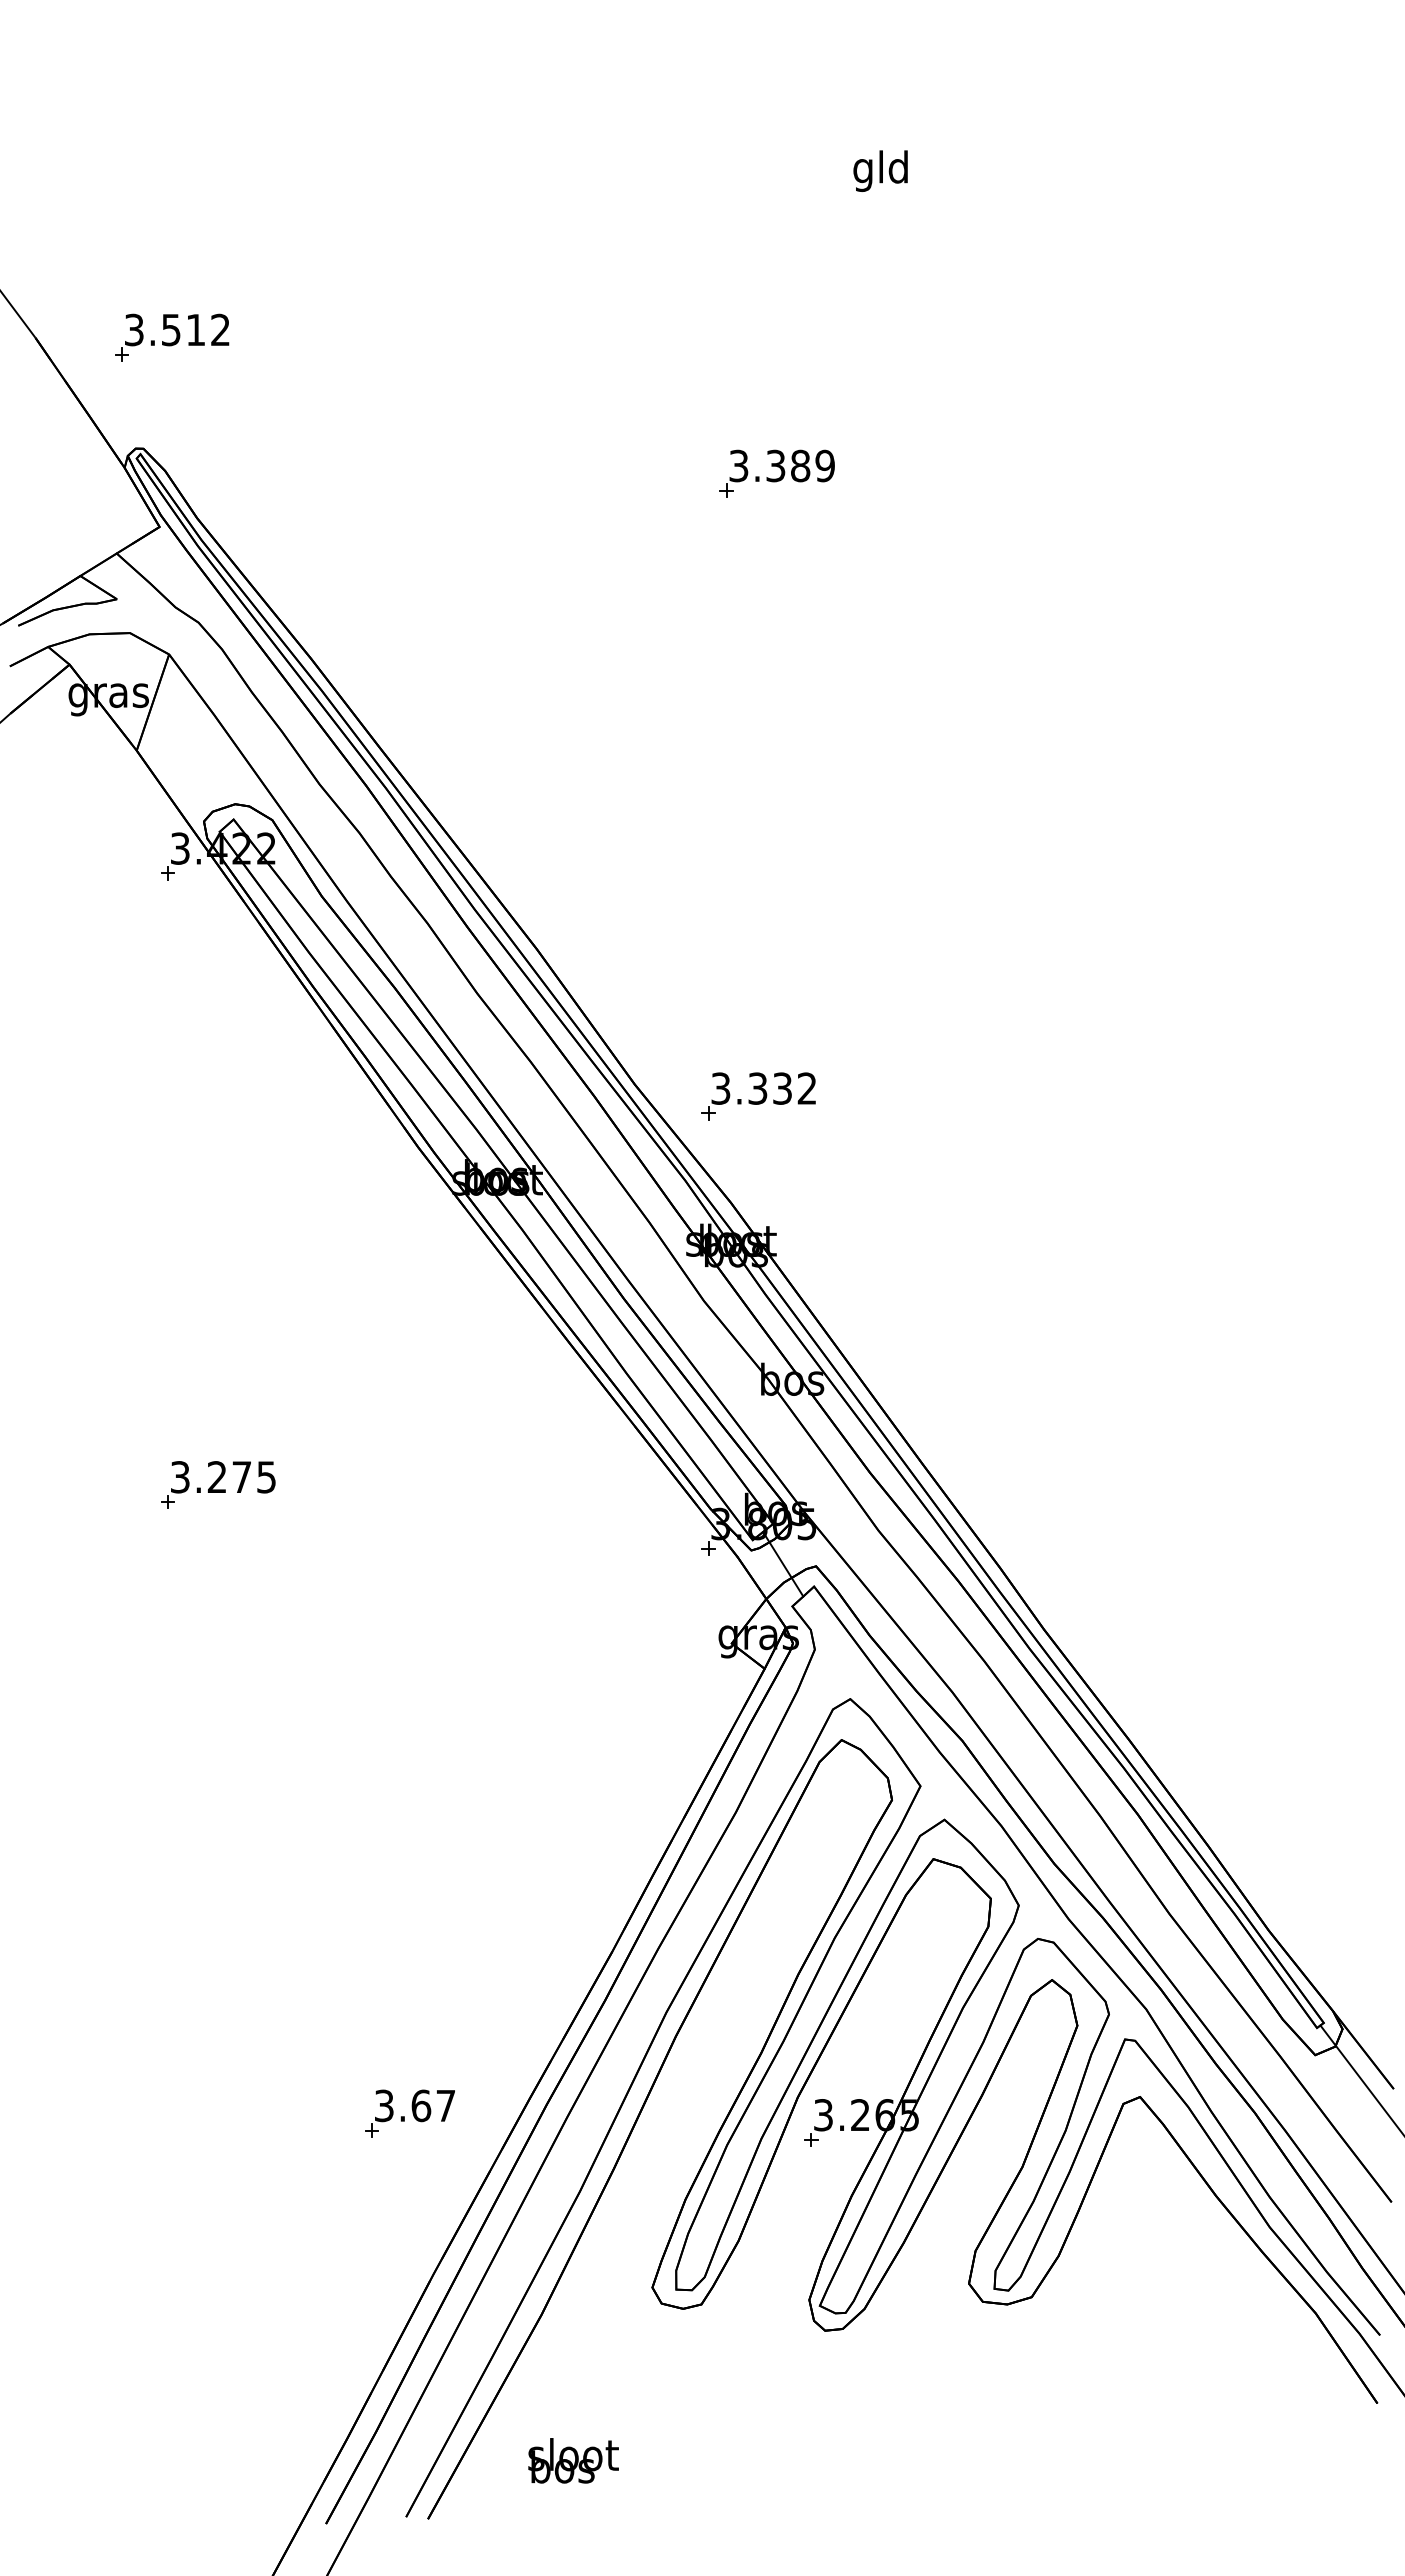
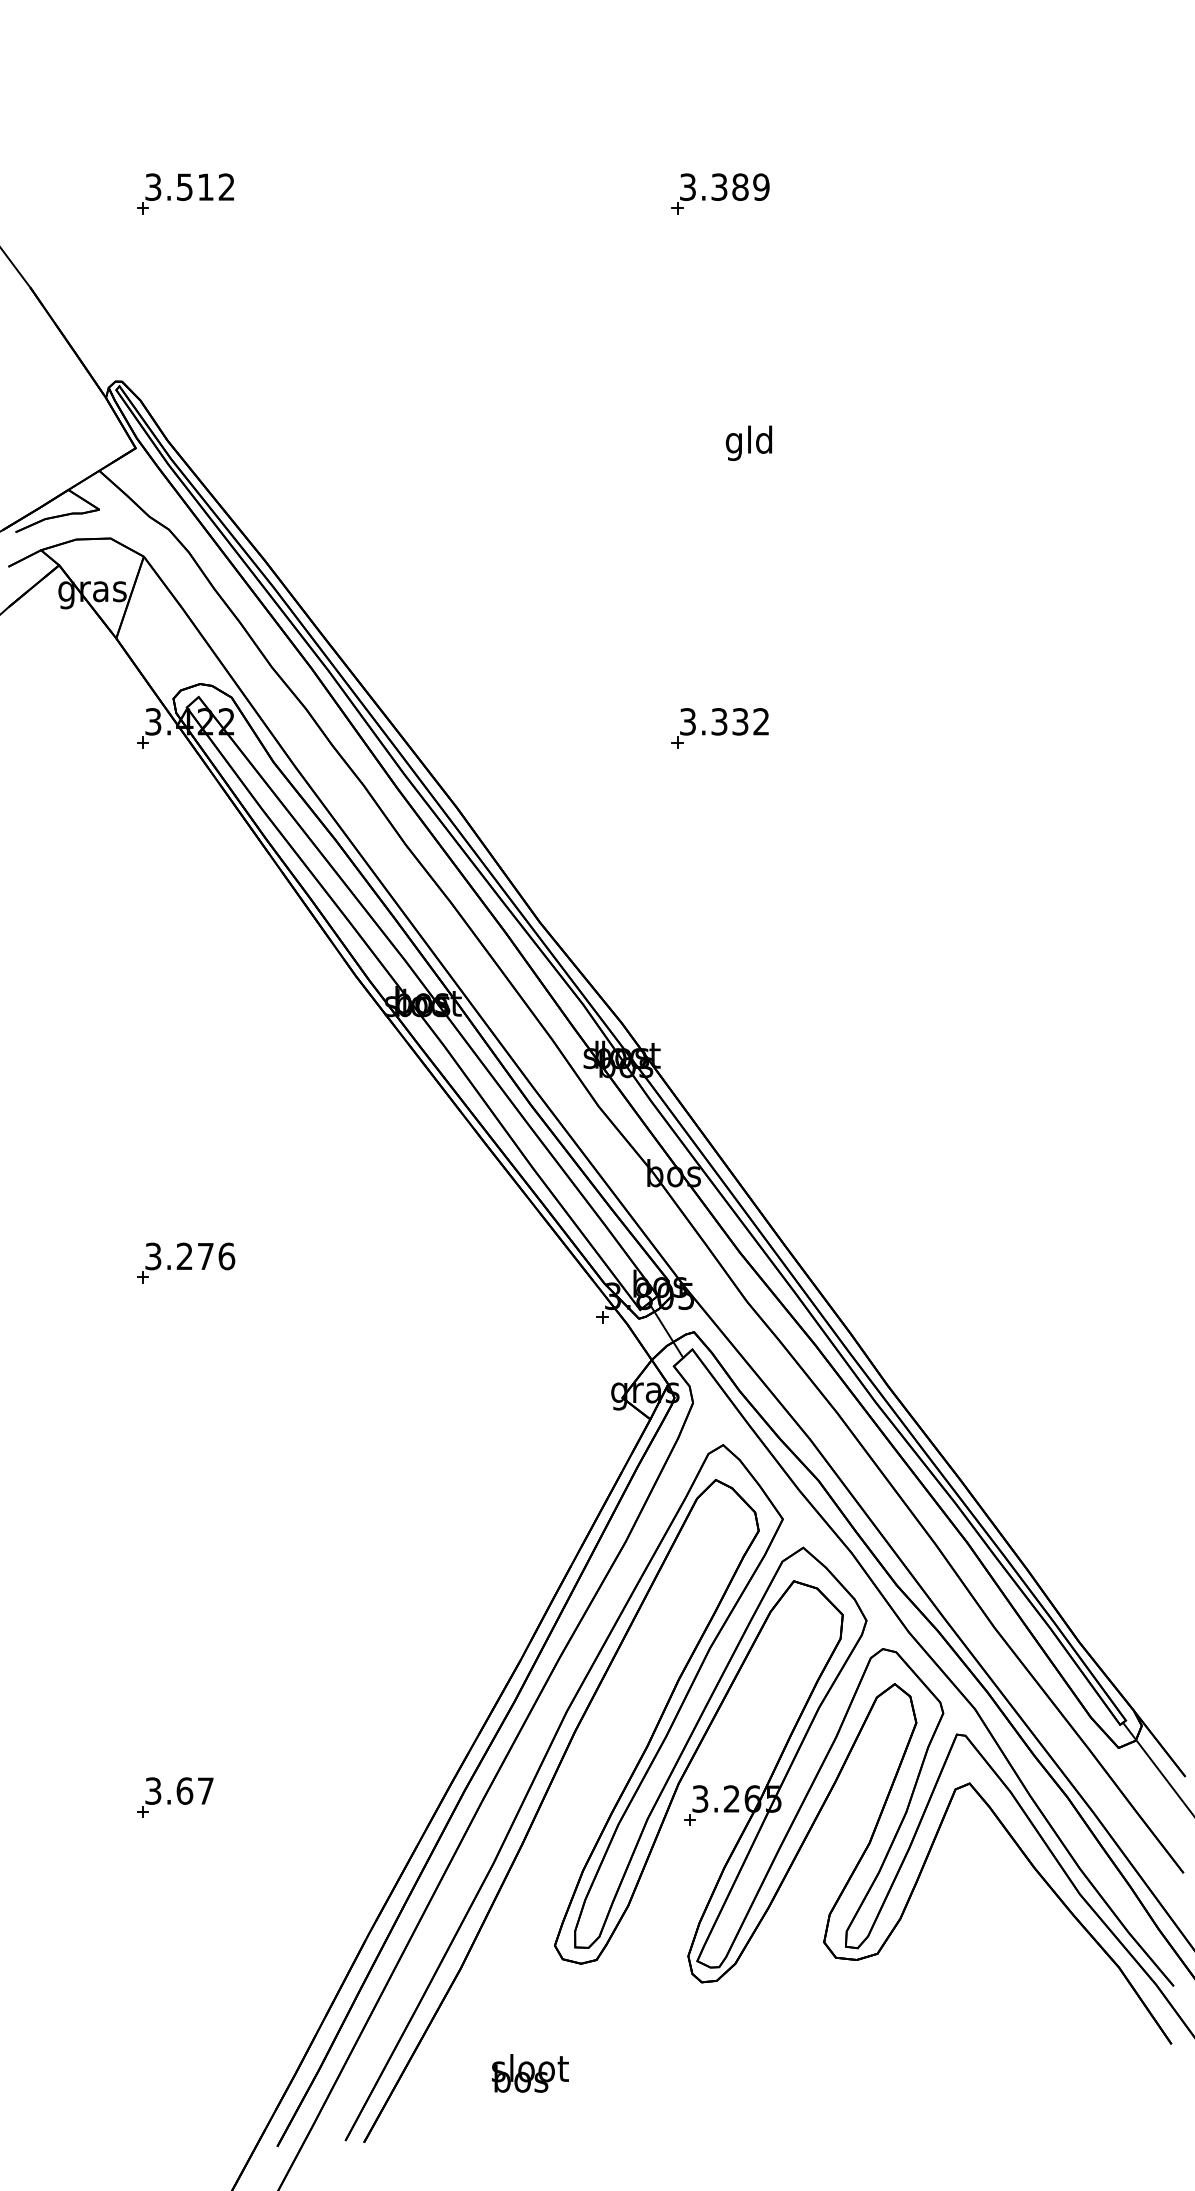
text: (880, 170) -> (748, 442), moved
part: (172, 337) -> (185, 193), moved
part: (776, 473) -> (719, 193), moved
part: (758, 1096) -> (719, 728), moved
text: (266, 1477) -> (226, 1256), 3.275 -> 3.276
part: (409, 2113) -> (174, 1797), moved
text: (573, 2460) -> (530, 2073), moved

